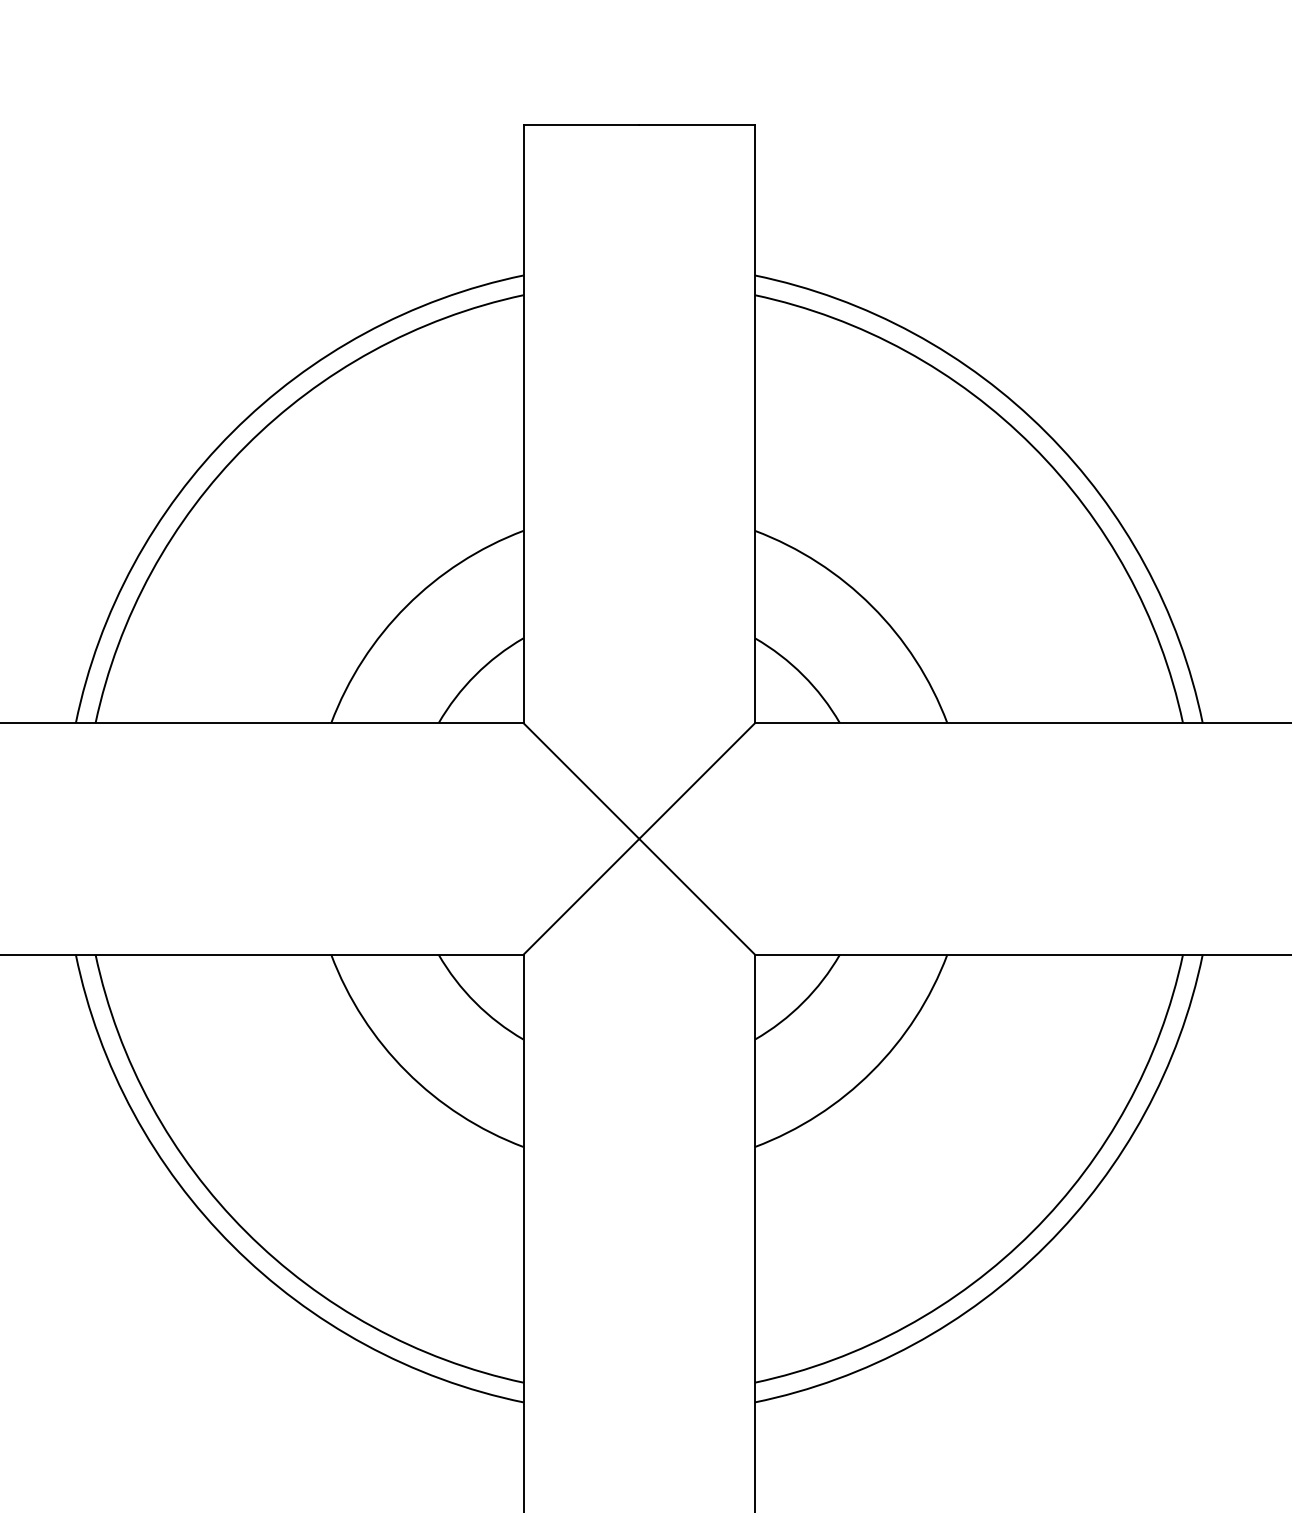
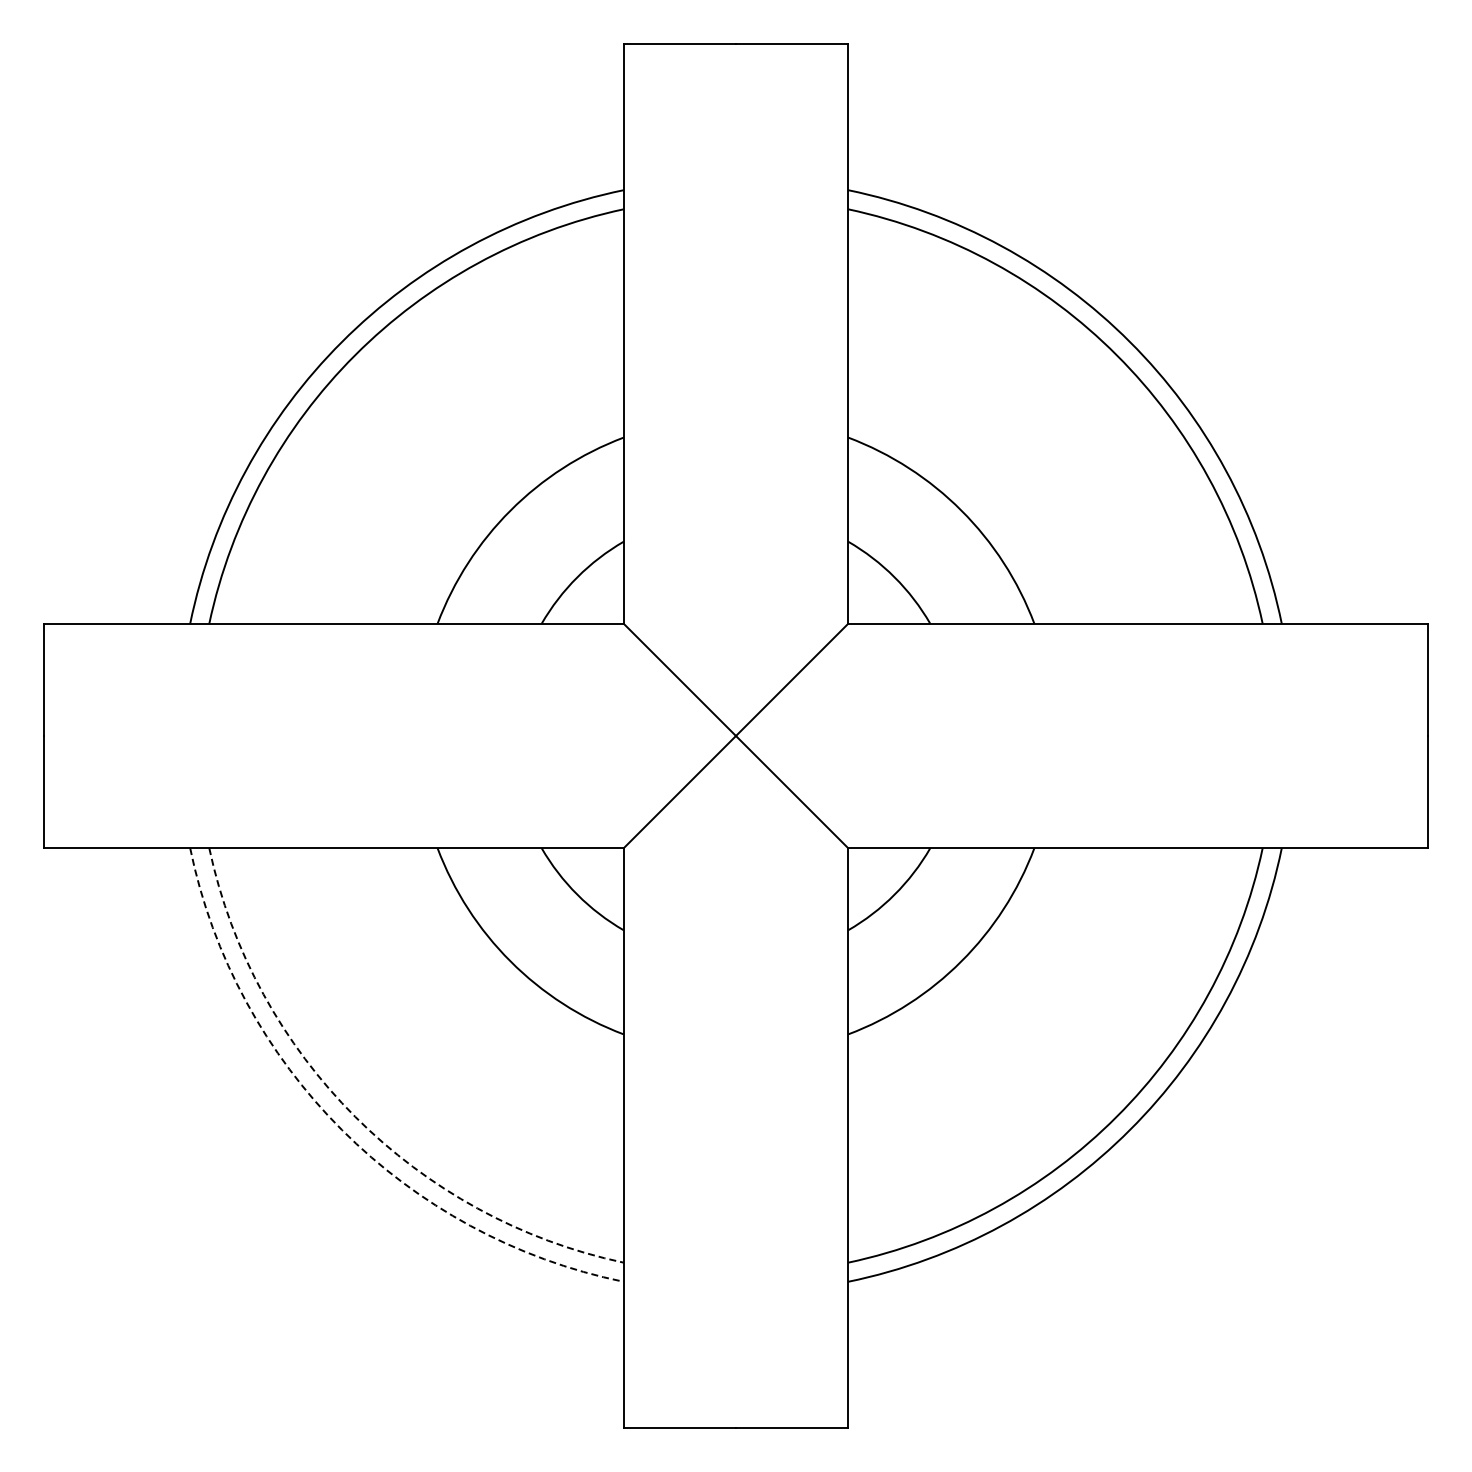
arc: (246, 1231) -> (355, 1116), solid -> dashed
arc: (232, 1246) -> (341, 1130), solid -> dashed

